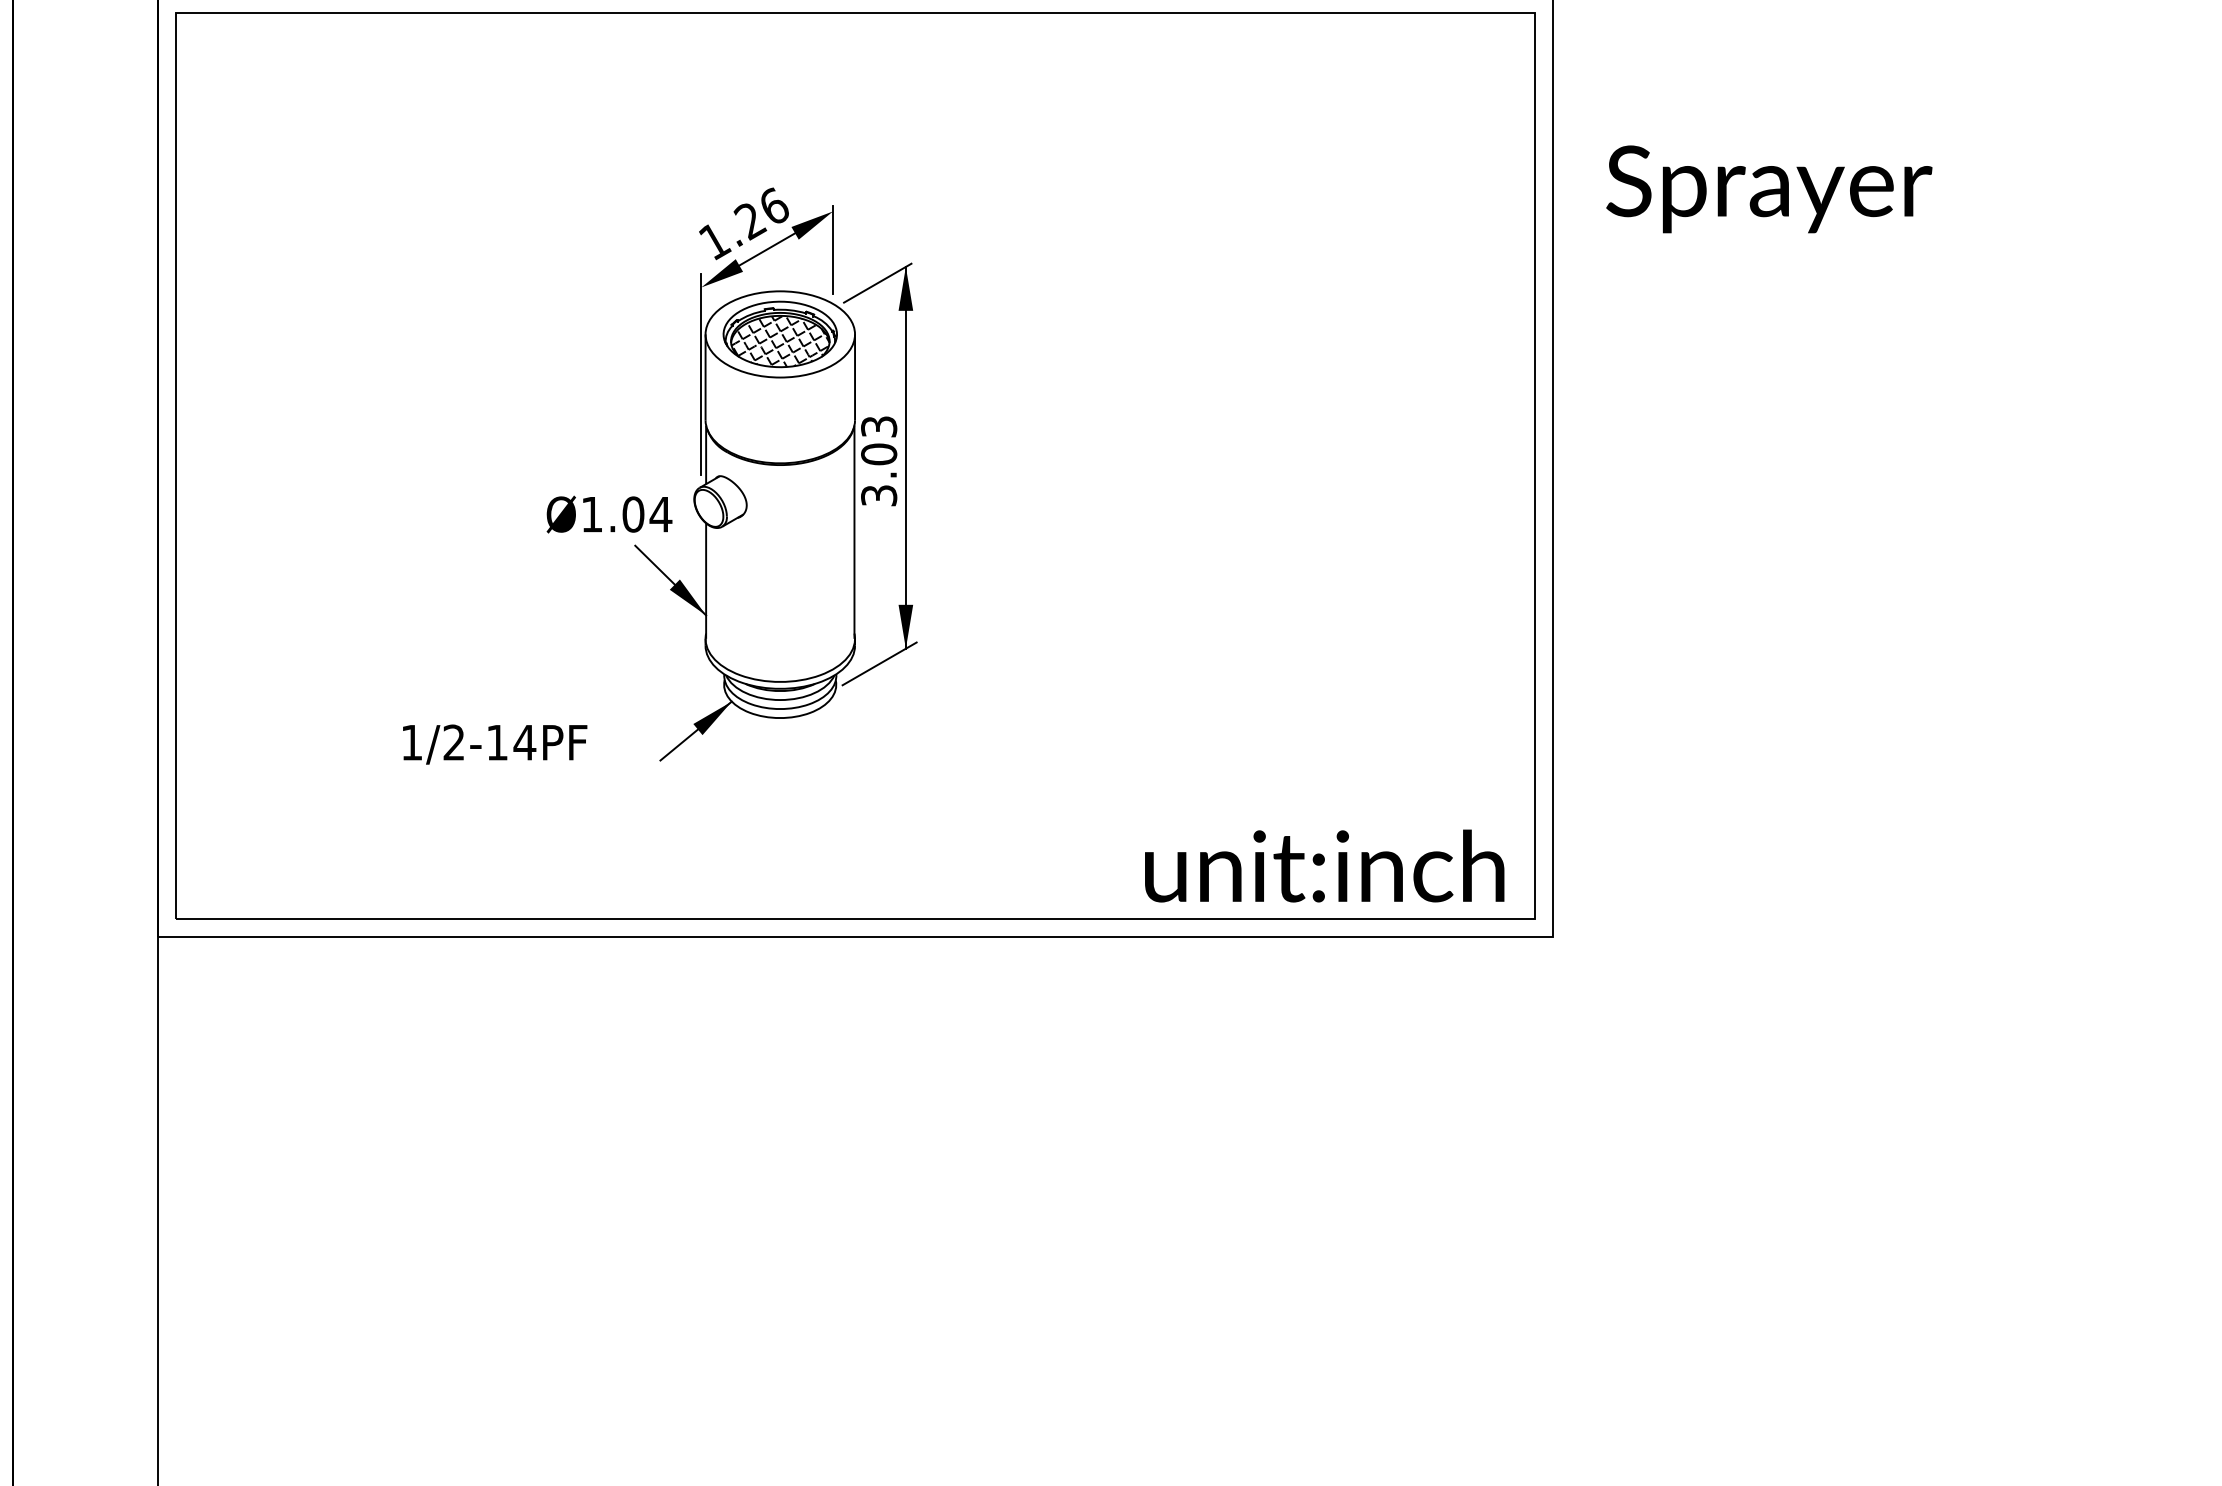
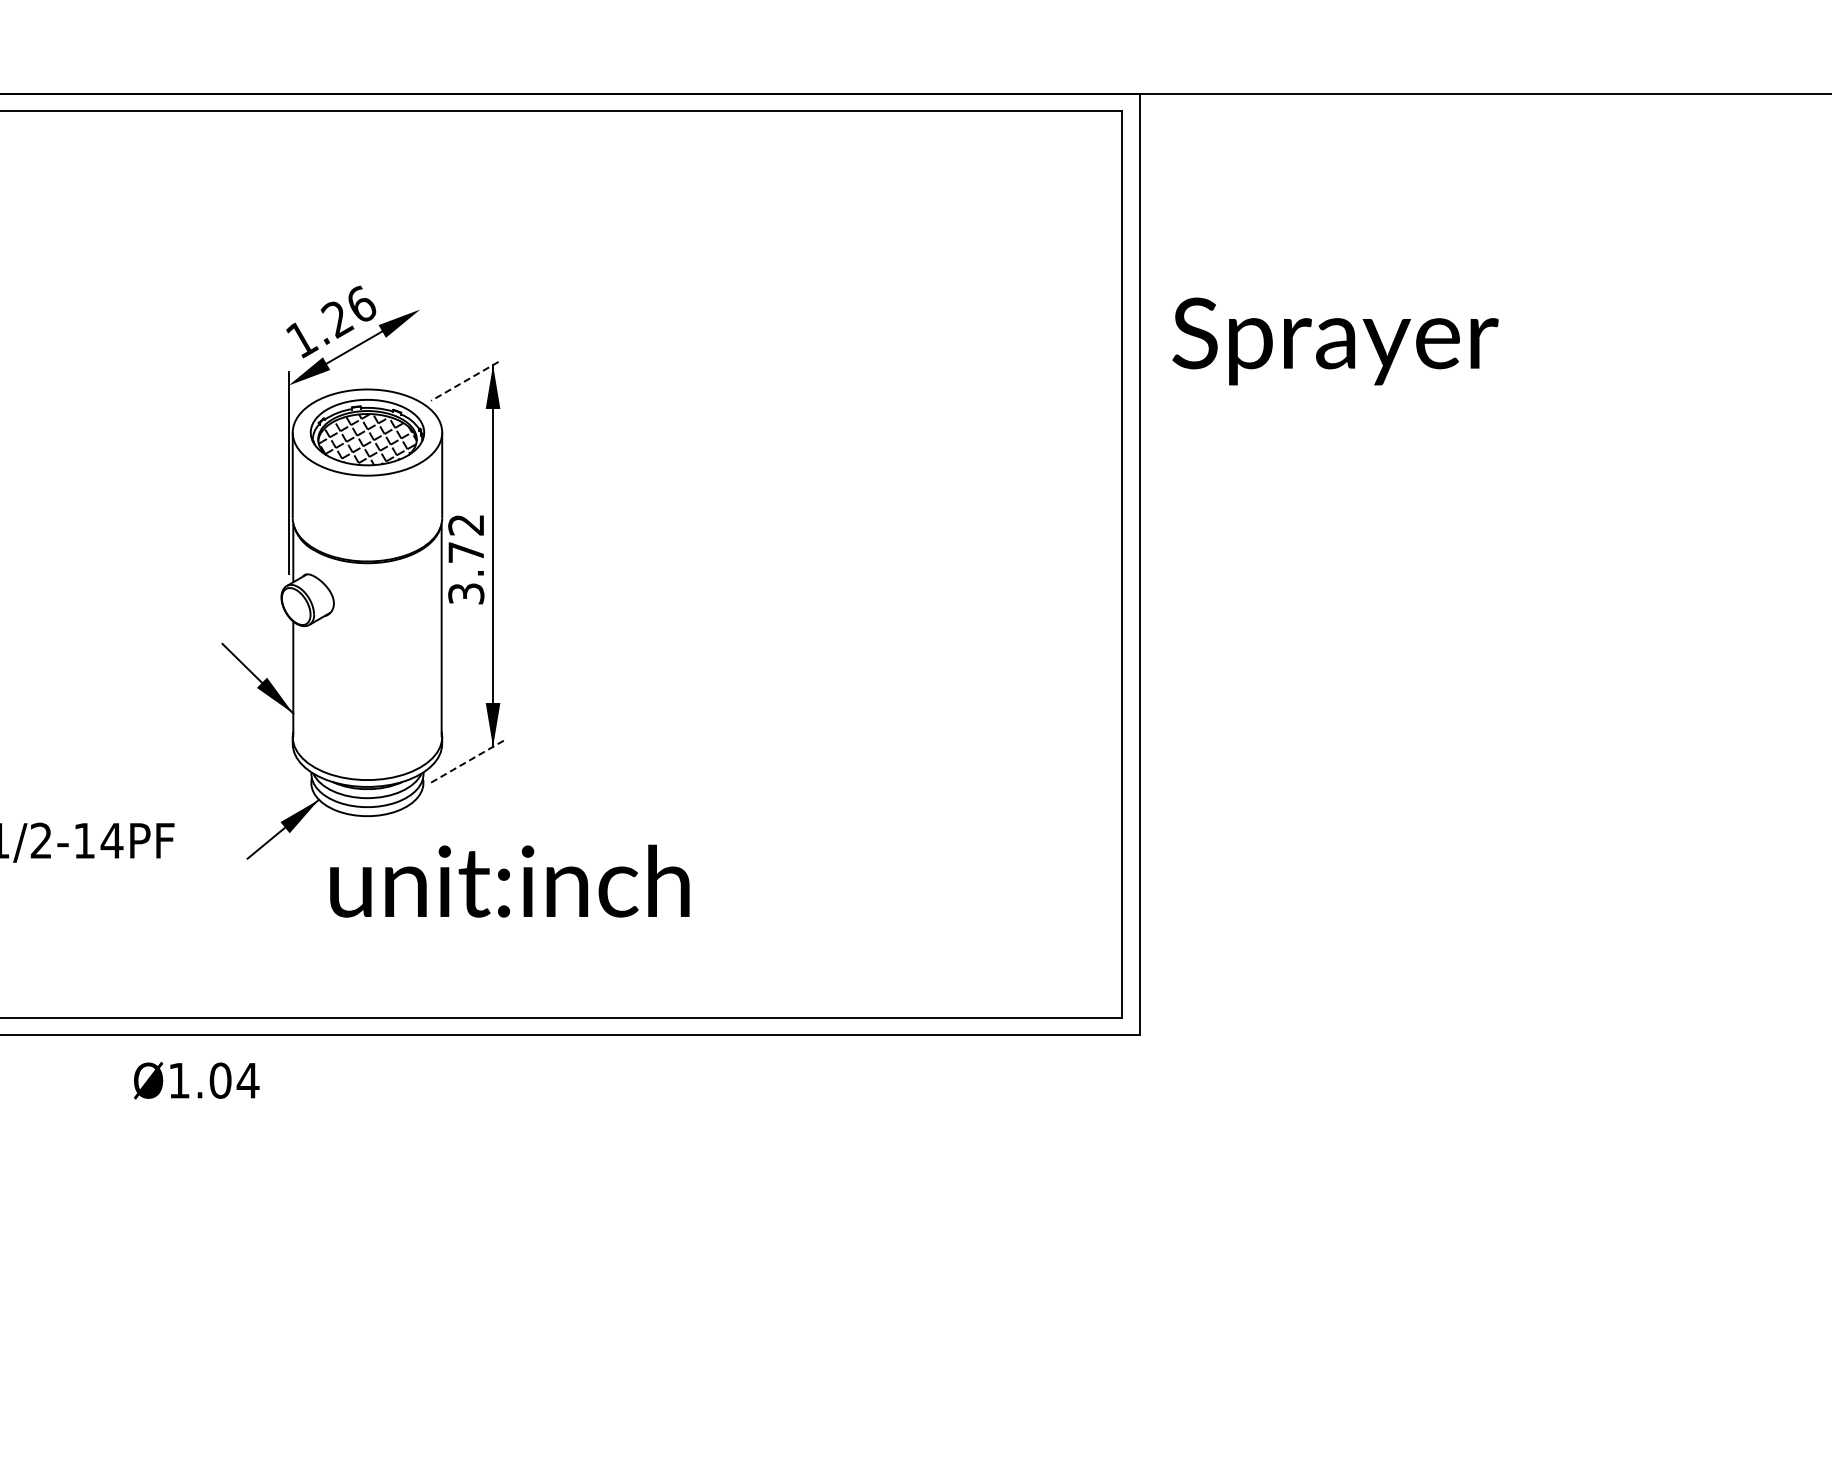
text: (1769, 189) -> (1335, 341), moved
line: (833, 249) -> (420, 347), removed
line: (877, 283) -> (464, 381), solid -> dashed
text: (879, 440) -> (466, 538), 3.03 -> 3.72
text: (609, 514) -> (196, 1080), moved
line: (879, 663) -> (466, 761), solid -> dashed
text: (1324, 865) -> (509, 880), moved

